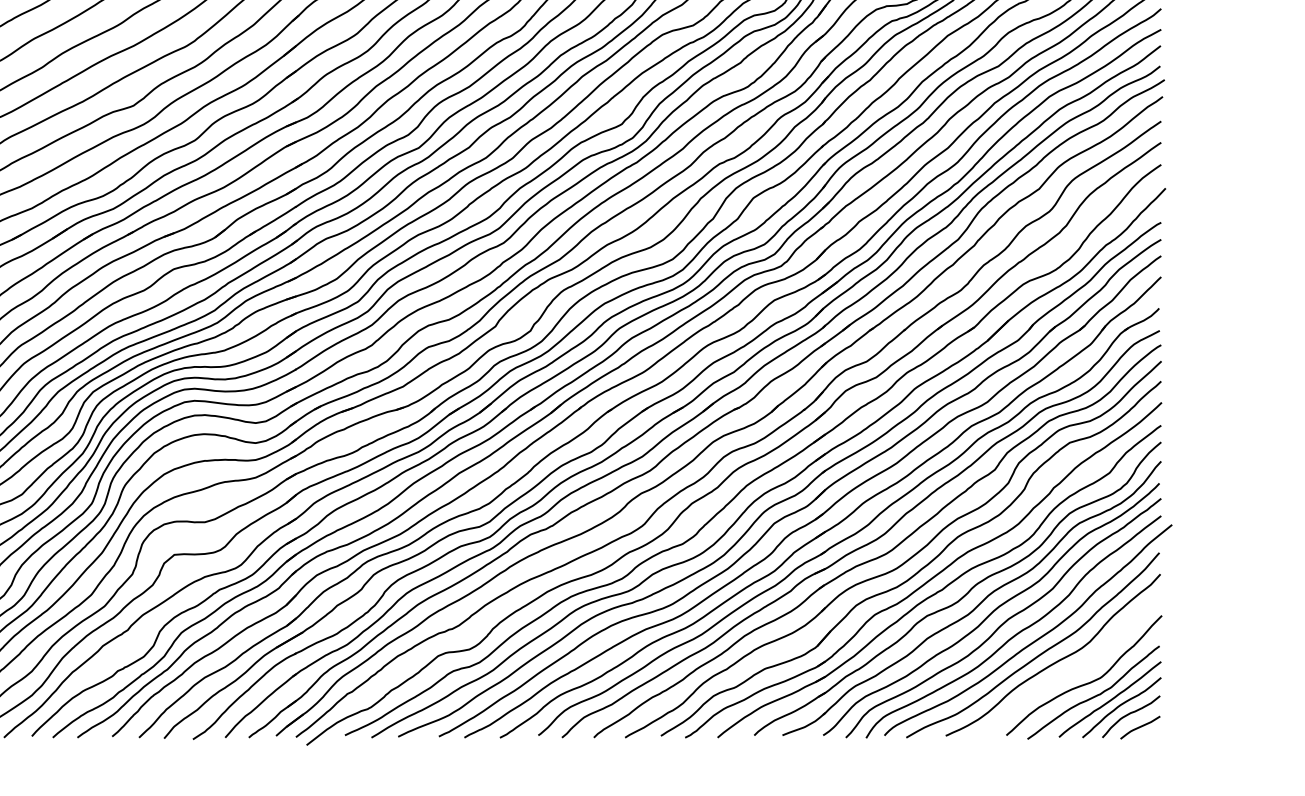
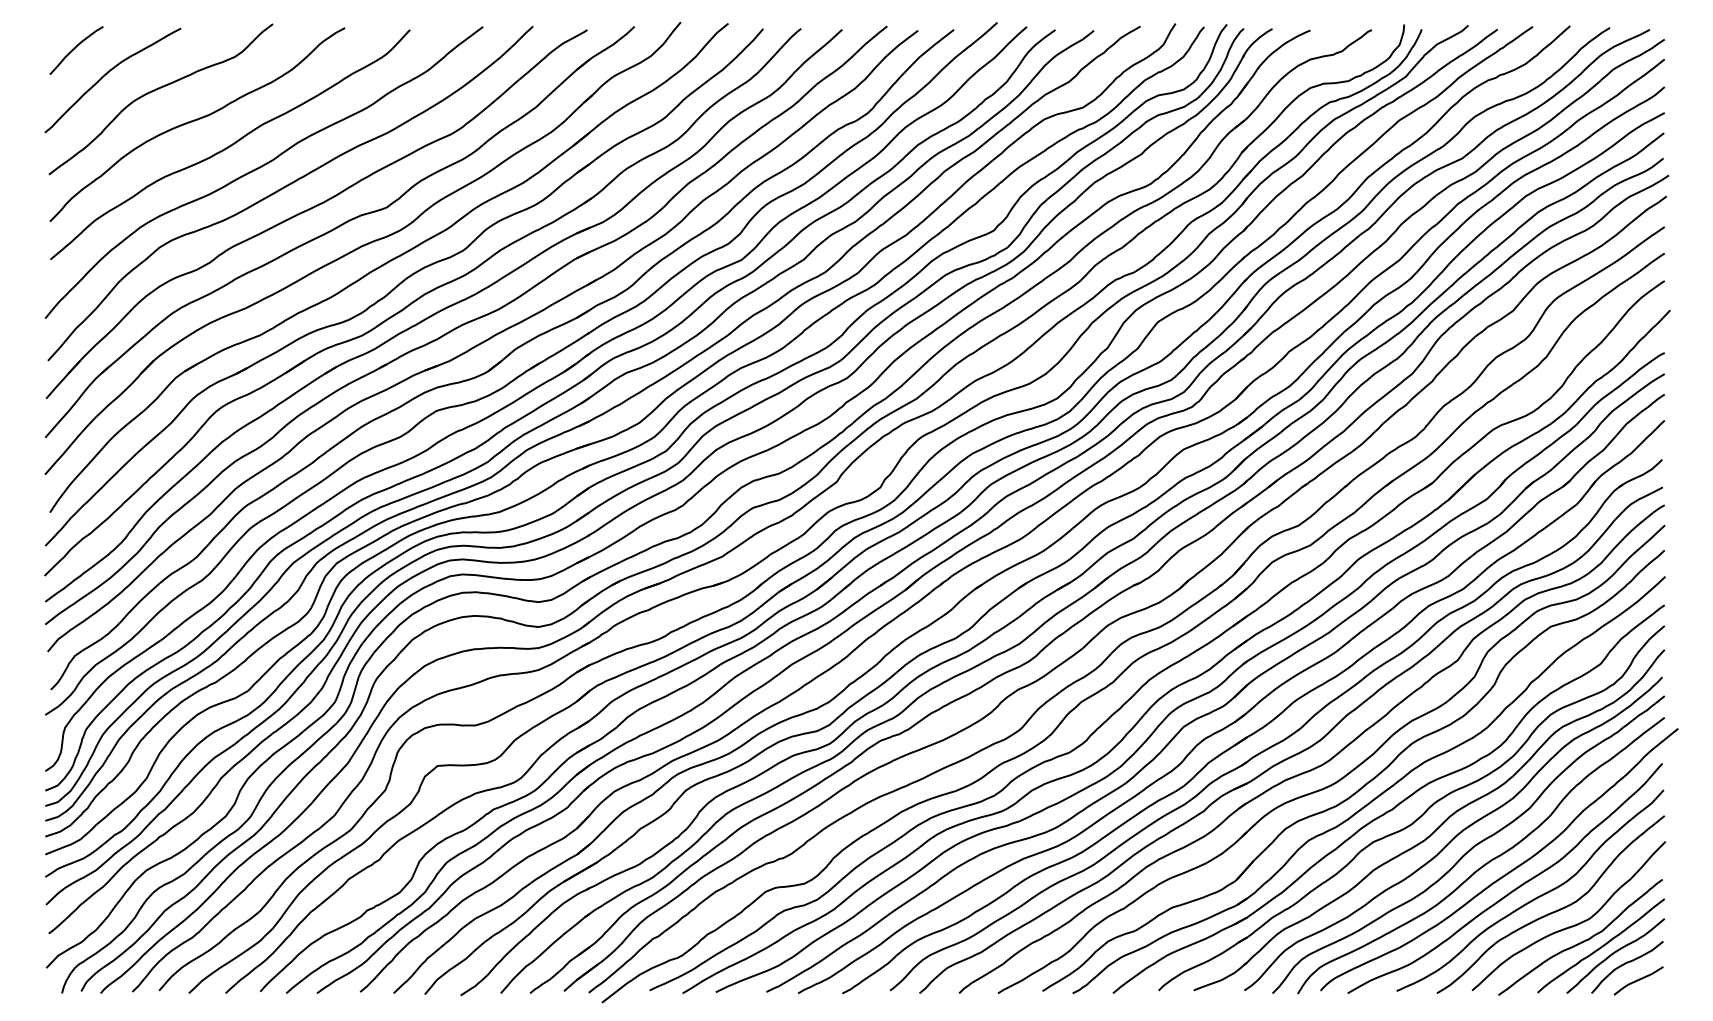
curve: (1071, 671) -> (1552, 911), added

